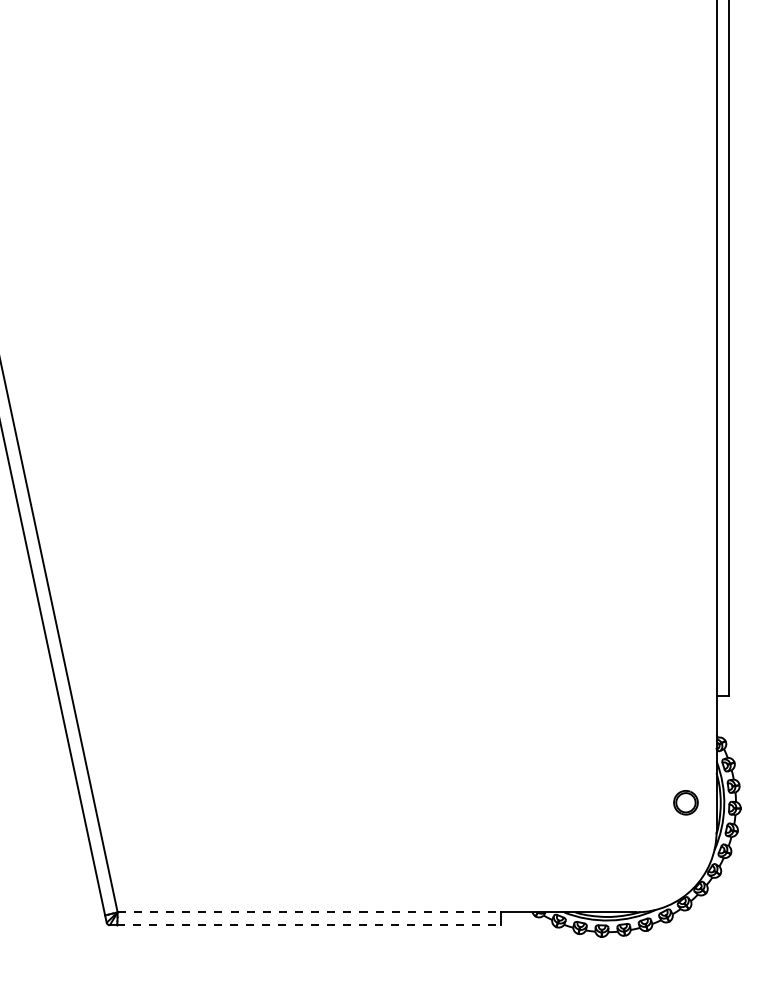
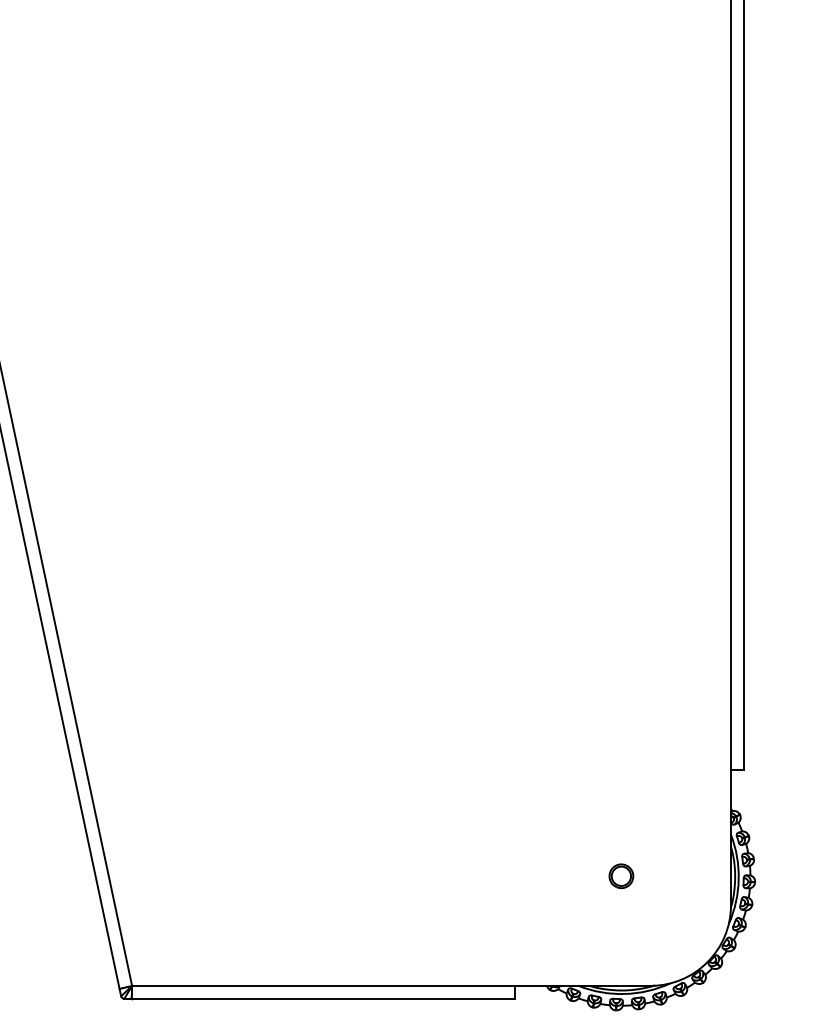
part: (686, 802) -> (621, 876), moved
line: (310, 911) -> (324, 985), dashed -> solid
line: (309, 924) -> (323, 998), dashed -> solid

